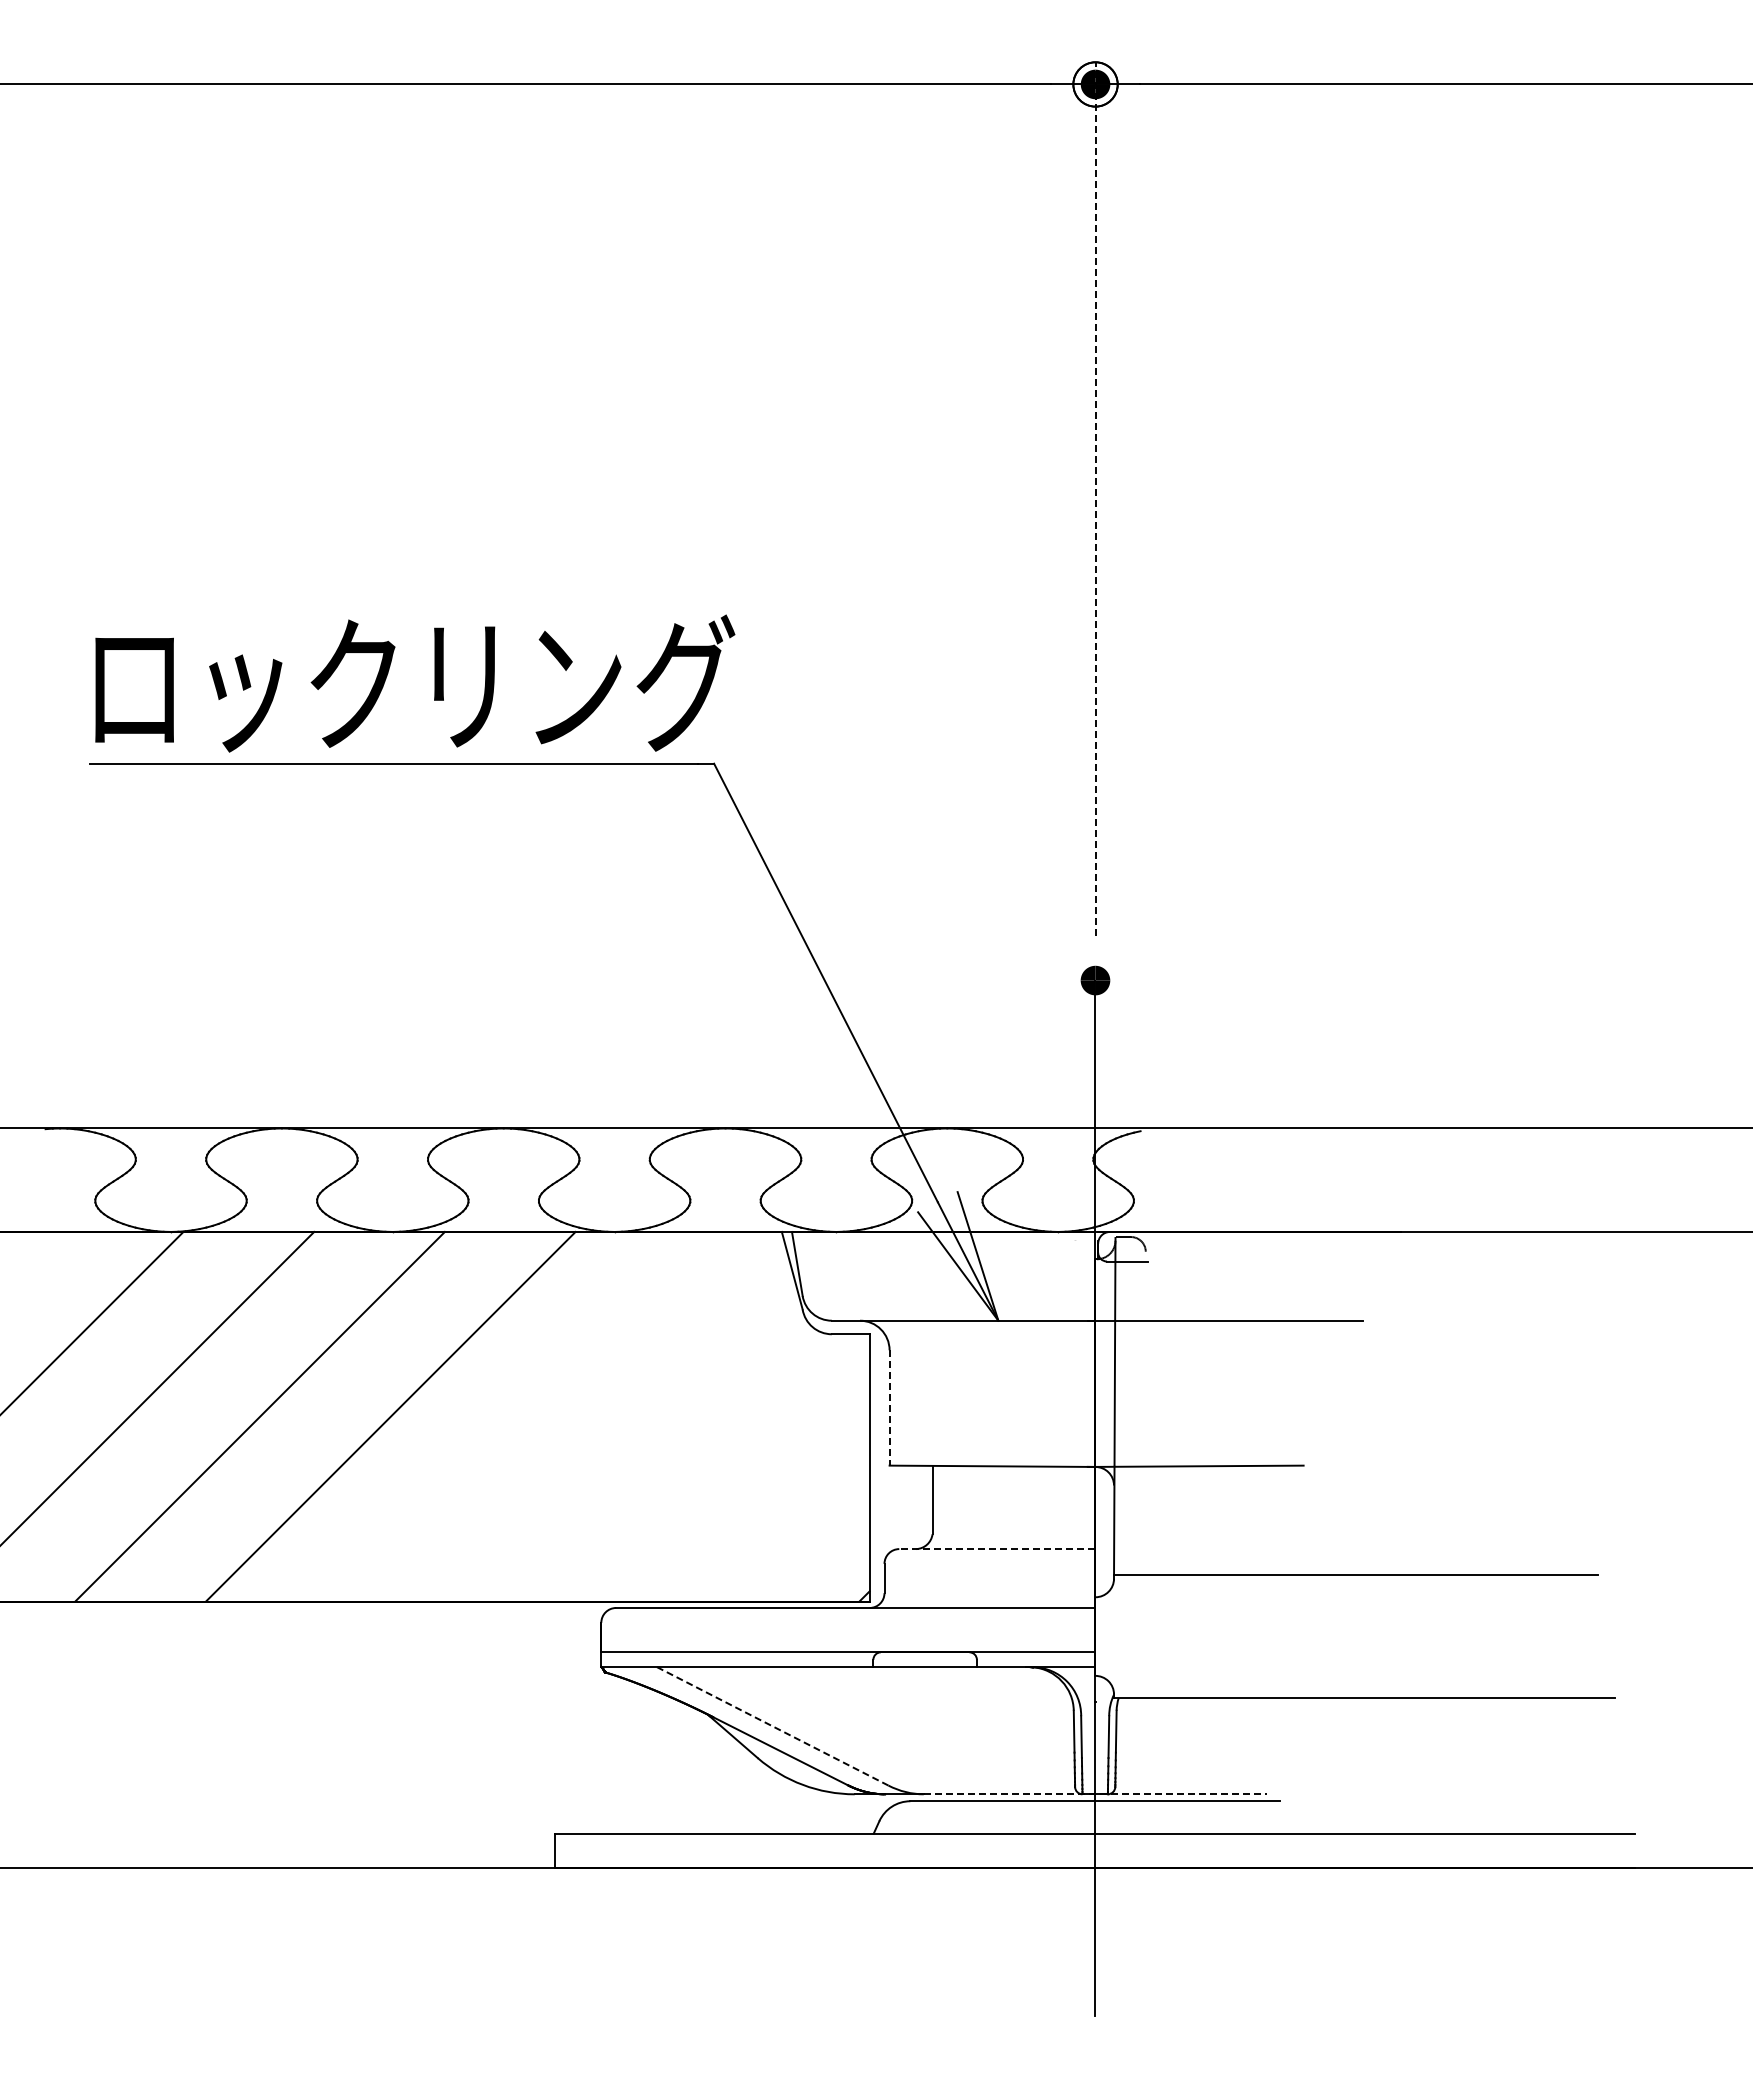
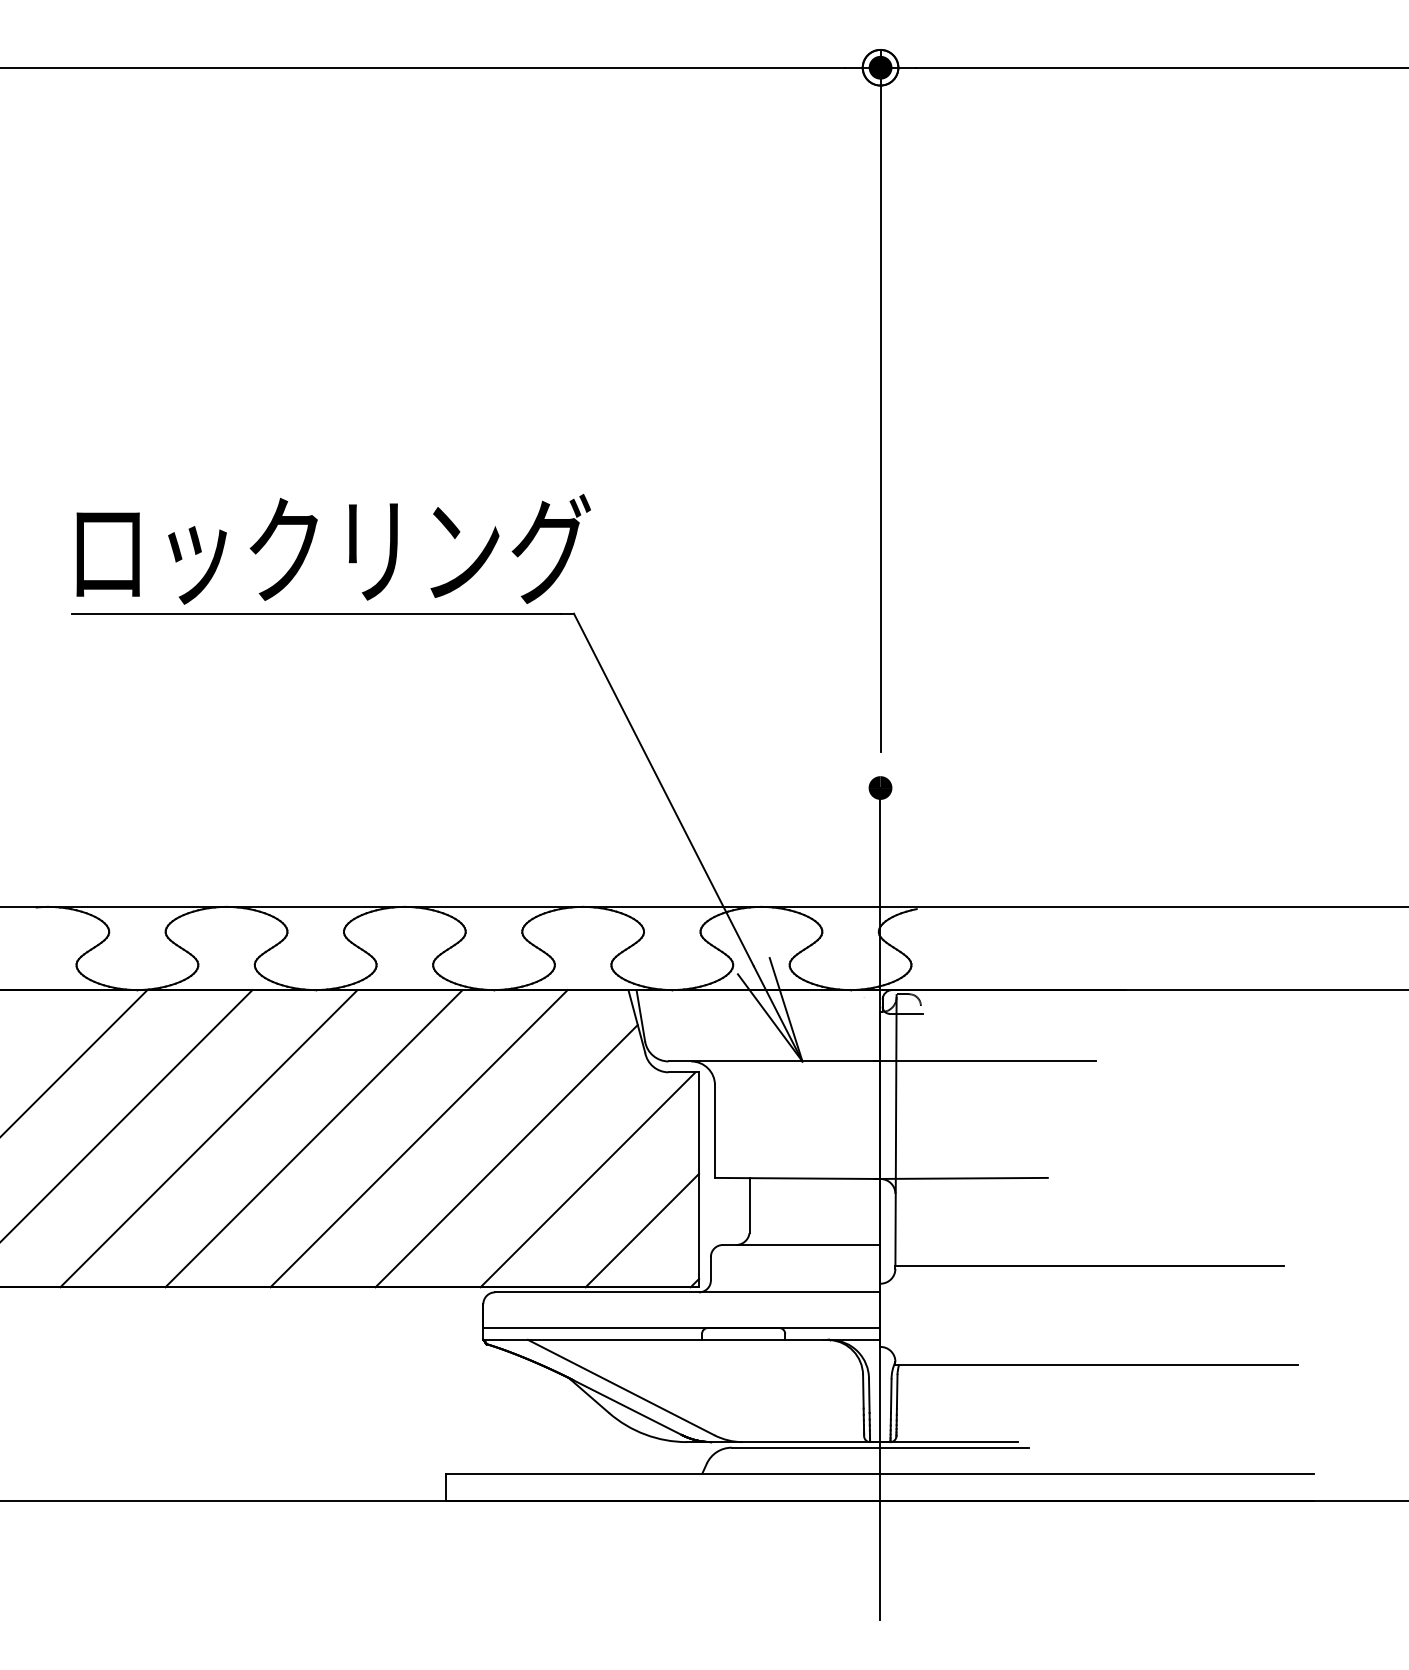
line: (1095, 499) -> (880, 401), dashed -> solid
line: (889, 1407) -> (714, 1131), dashed -> solid
line: (521, 1416) -> (419, 1138), added
line: (630, 1438) -> (506, 1156), added
line: (731, 1467) -> (587, 1179), added
line: (798, 1530) -> (641, 1230), added
line: (997, 1549) -> (801, 1245), dashed -> solid
line: (772, 1726) -> (620, 1387), dashed -> solid
line: (1095, 1794) -> (880, 1442), dashed -> solid

